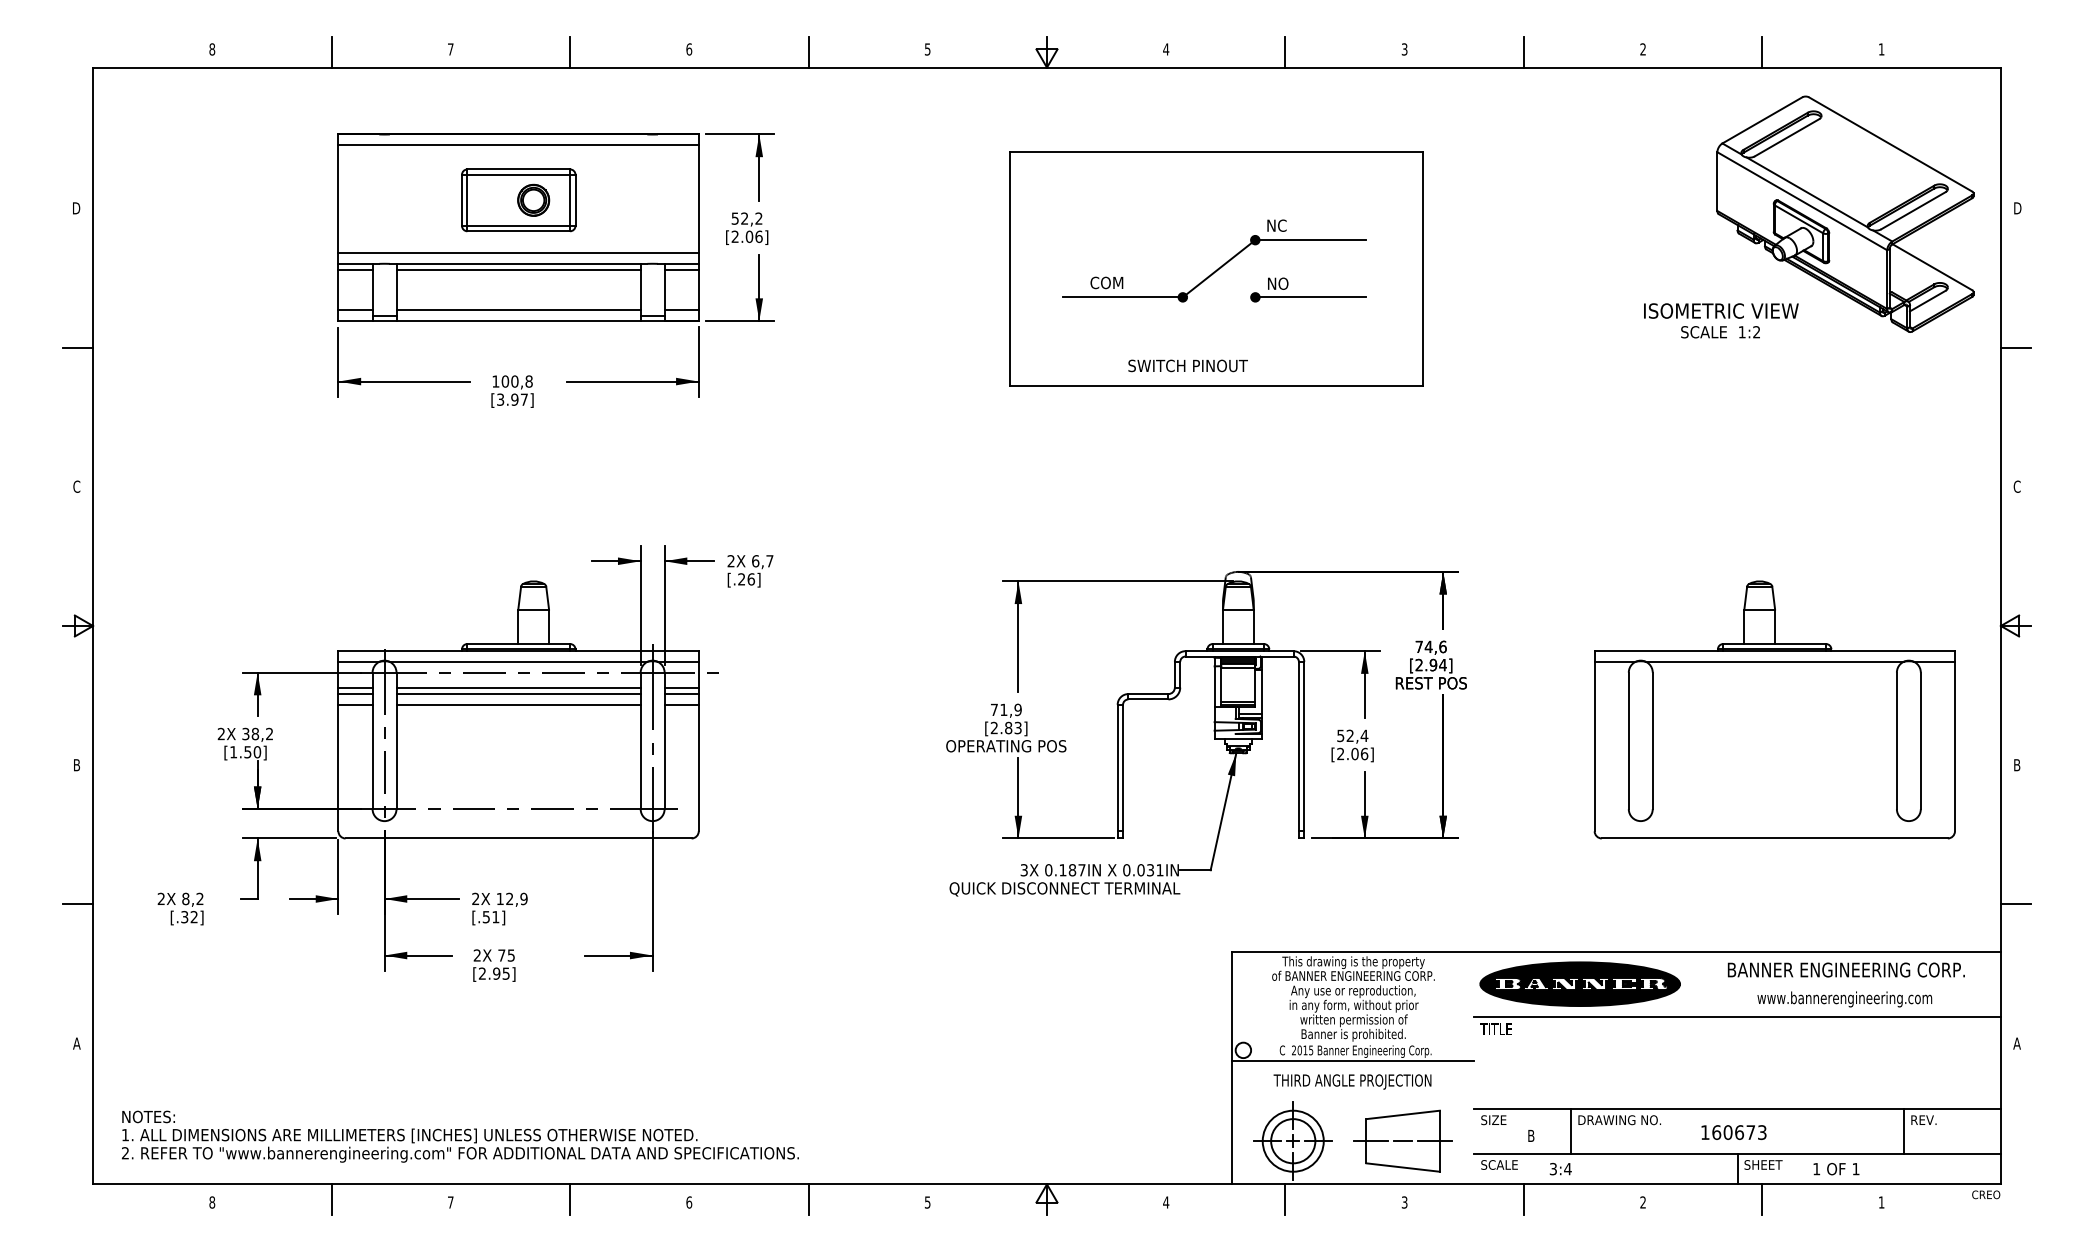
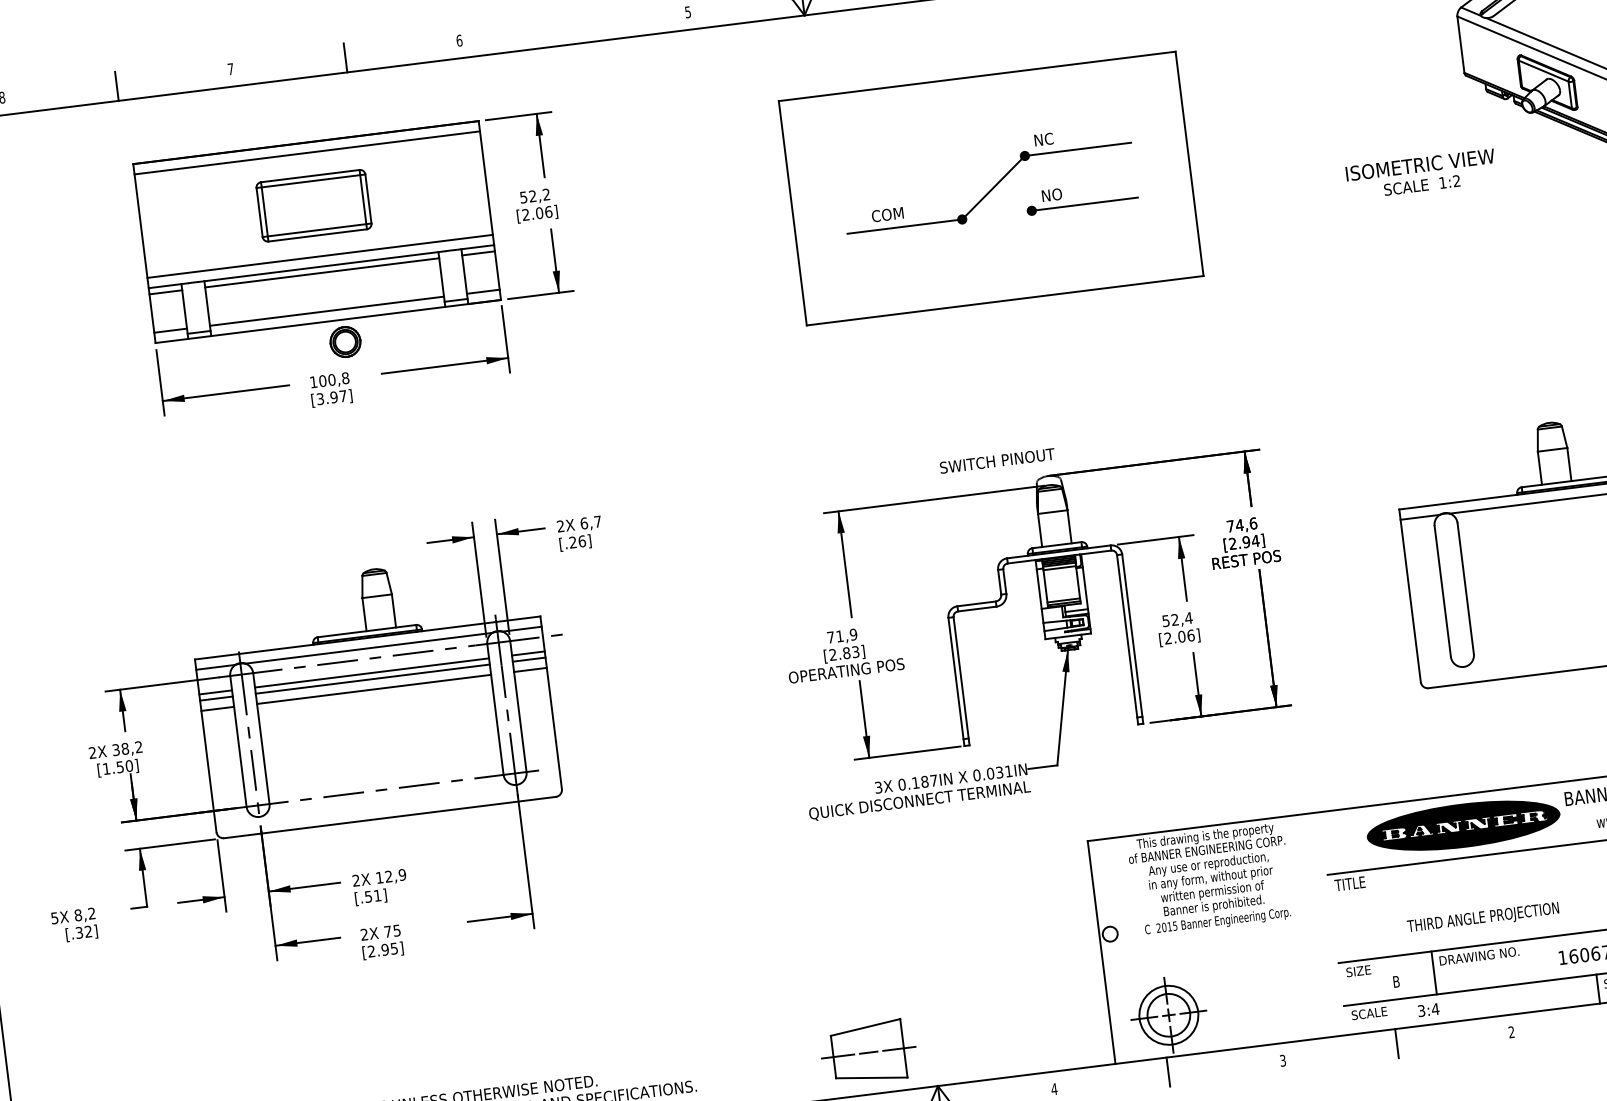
line: (808, 52) -> (574, 29), removed
part: (533, 199) -> (345, 341), moved
text: (1721, 320) -> (1421, 174), moved
text: (1187, 365) -> (996, 460), moved
text: (160, 898) -> (53, 917), 2X -> 5X
part: (1579, 983) -> (1462, 825), moved
line: (1353, 1060) -> (1216, 930), removed
text: (1352, 1081) -> (1483, 918), moved
part: (1402, 1140) -> (867, 1052), moved

